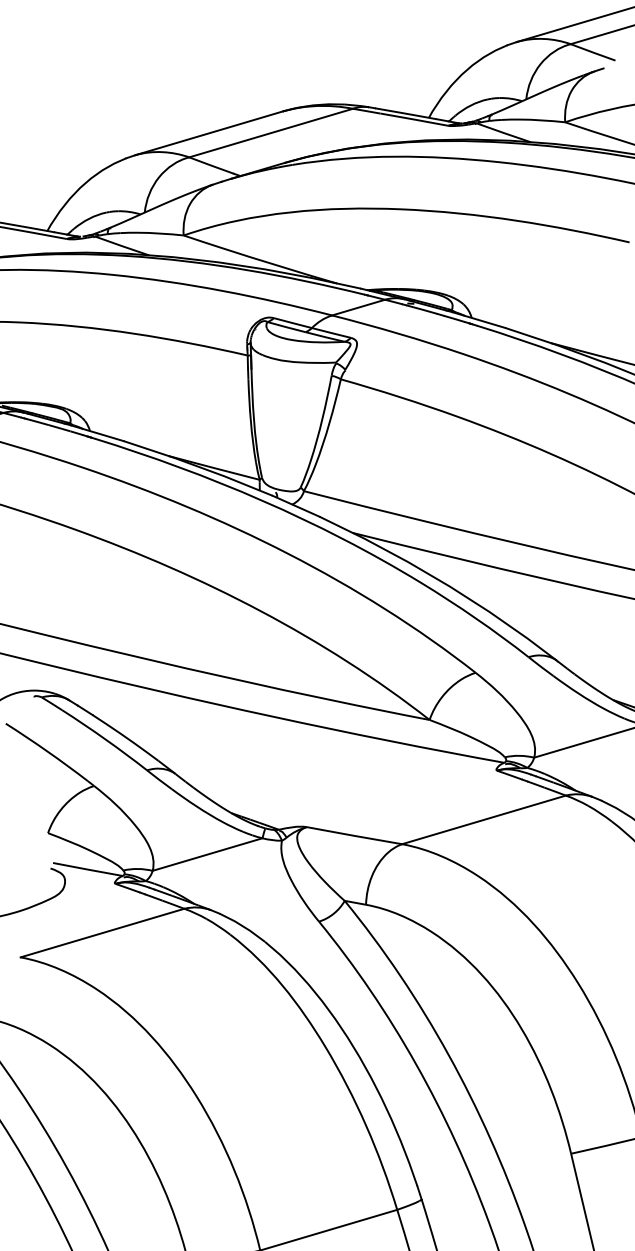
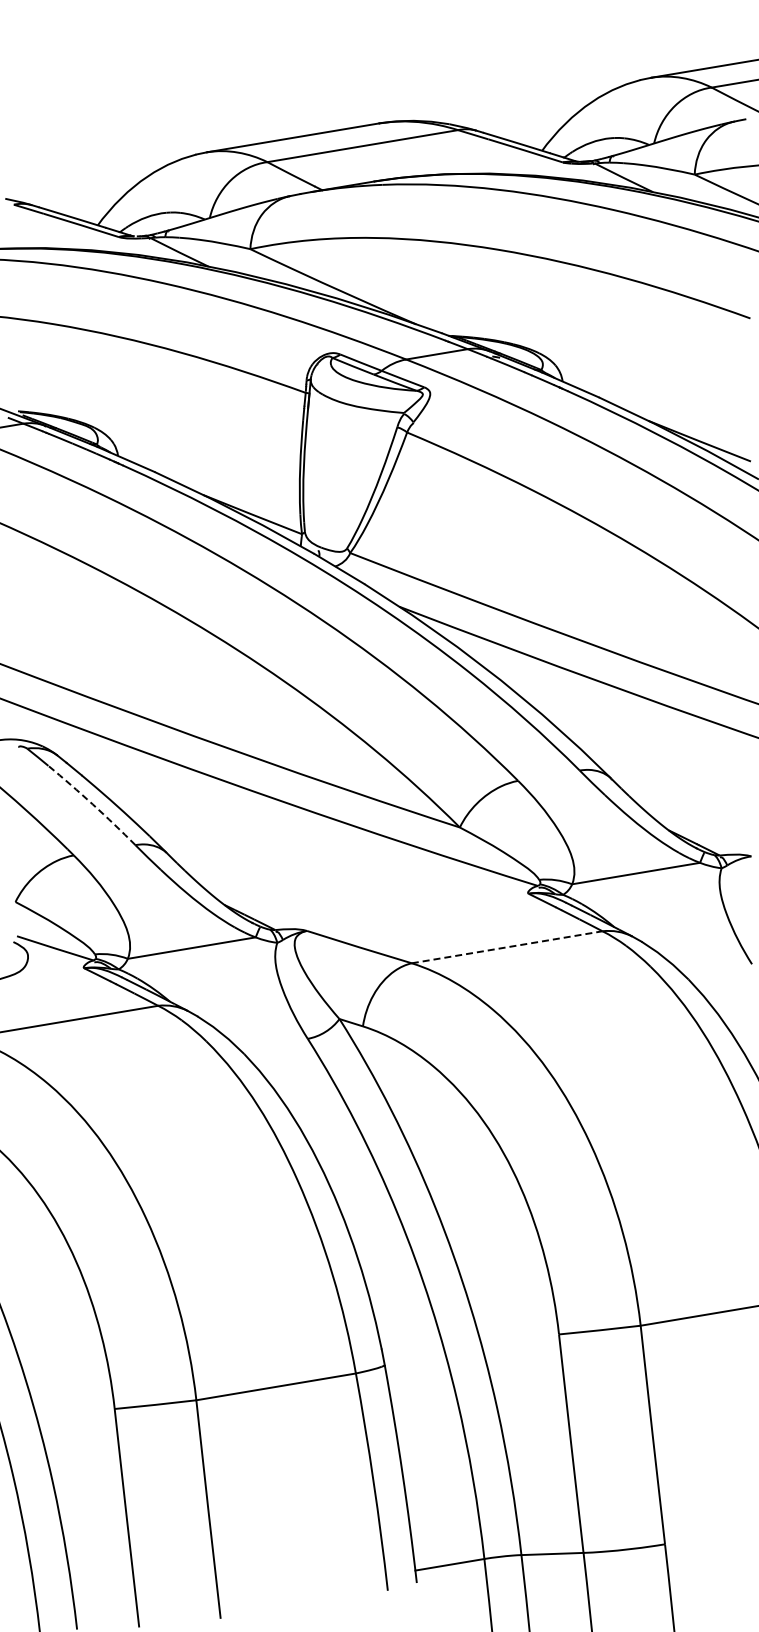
arc: (105, 739) -> (92, 804), solid -> dashed
line: (484, 820) -> (507, 947), solid -> dashed

